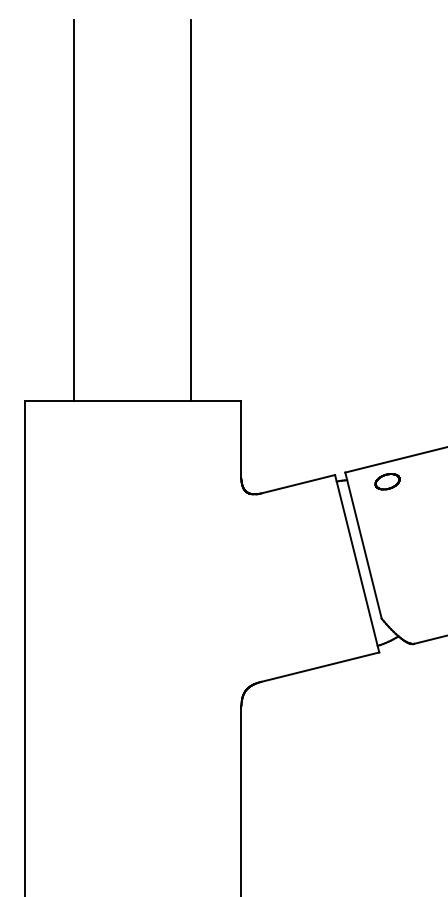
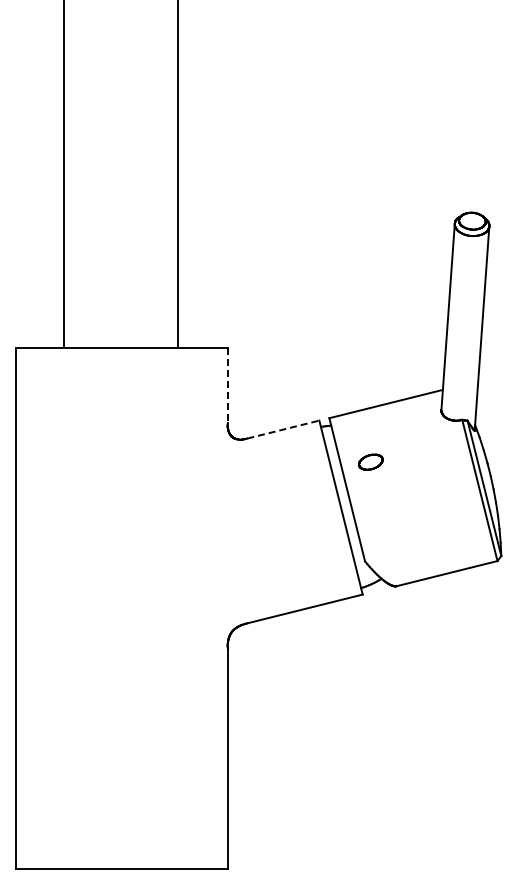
line: (241, 439) -> (227, 385), solid -> dashed
part: (387, 481) -> (370, 461), moved
line: (298, 484) -> (283, 429), solid -> dashed

